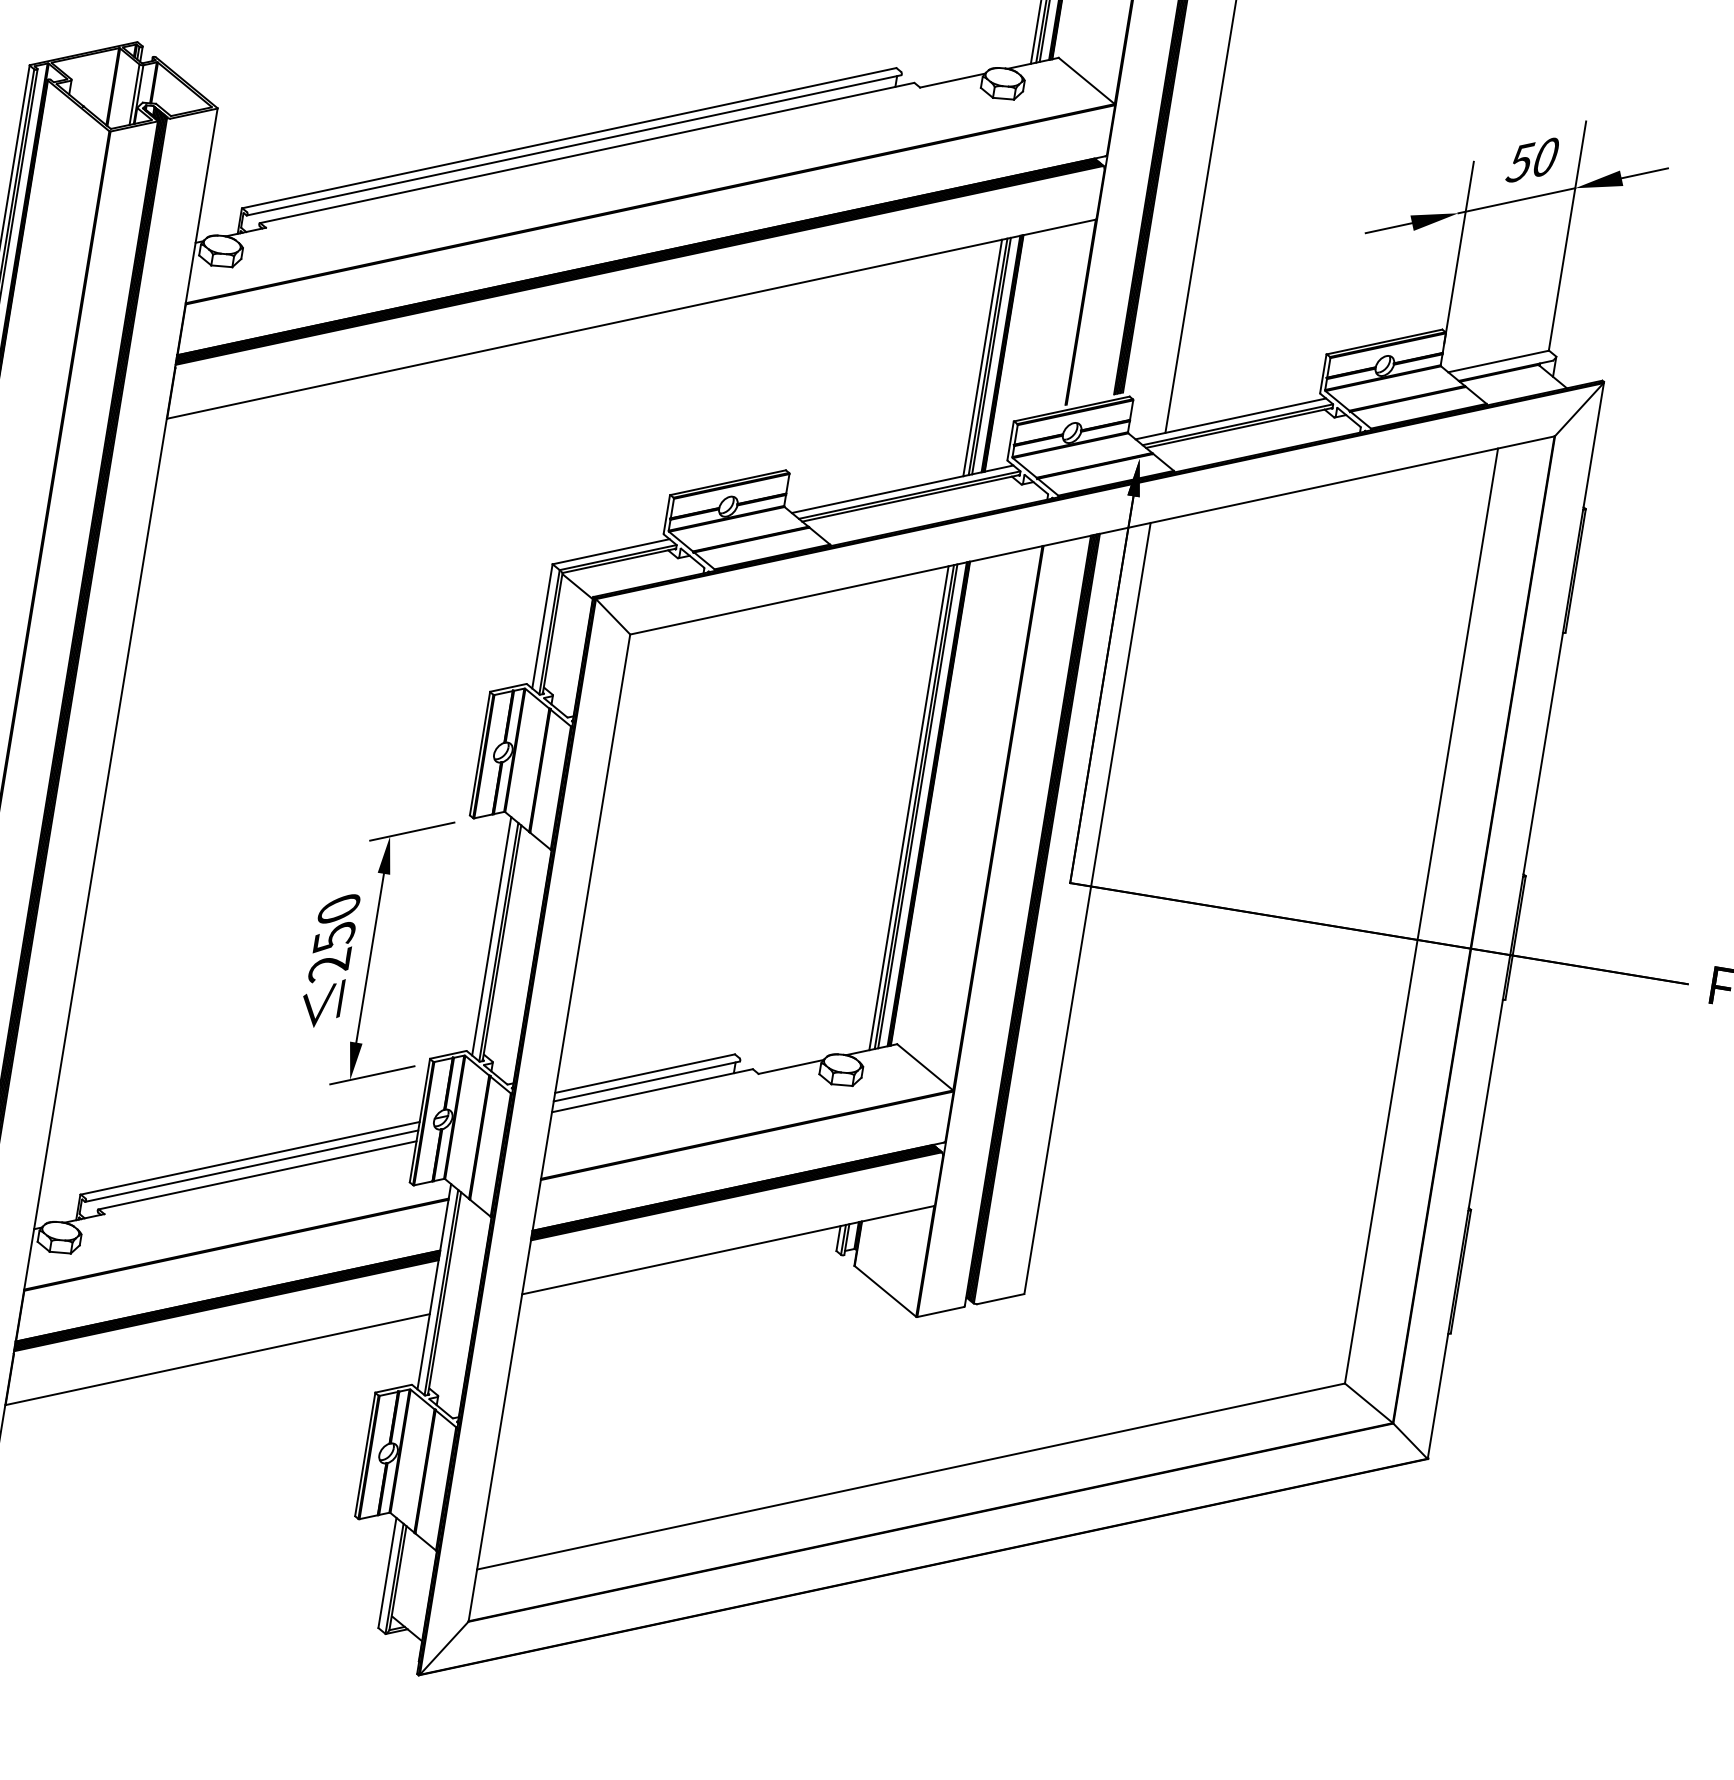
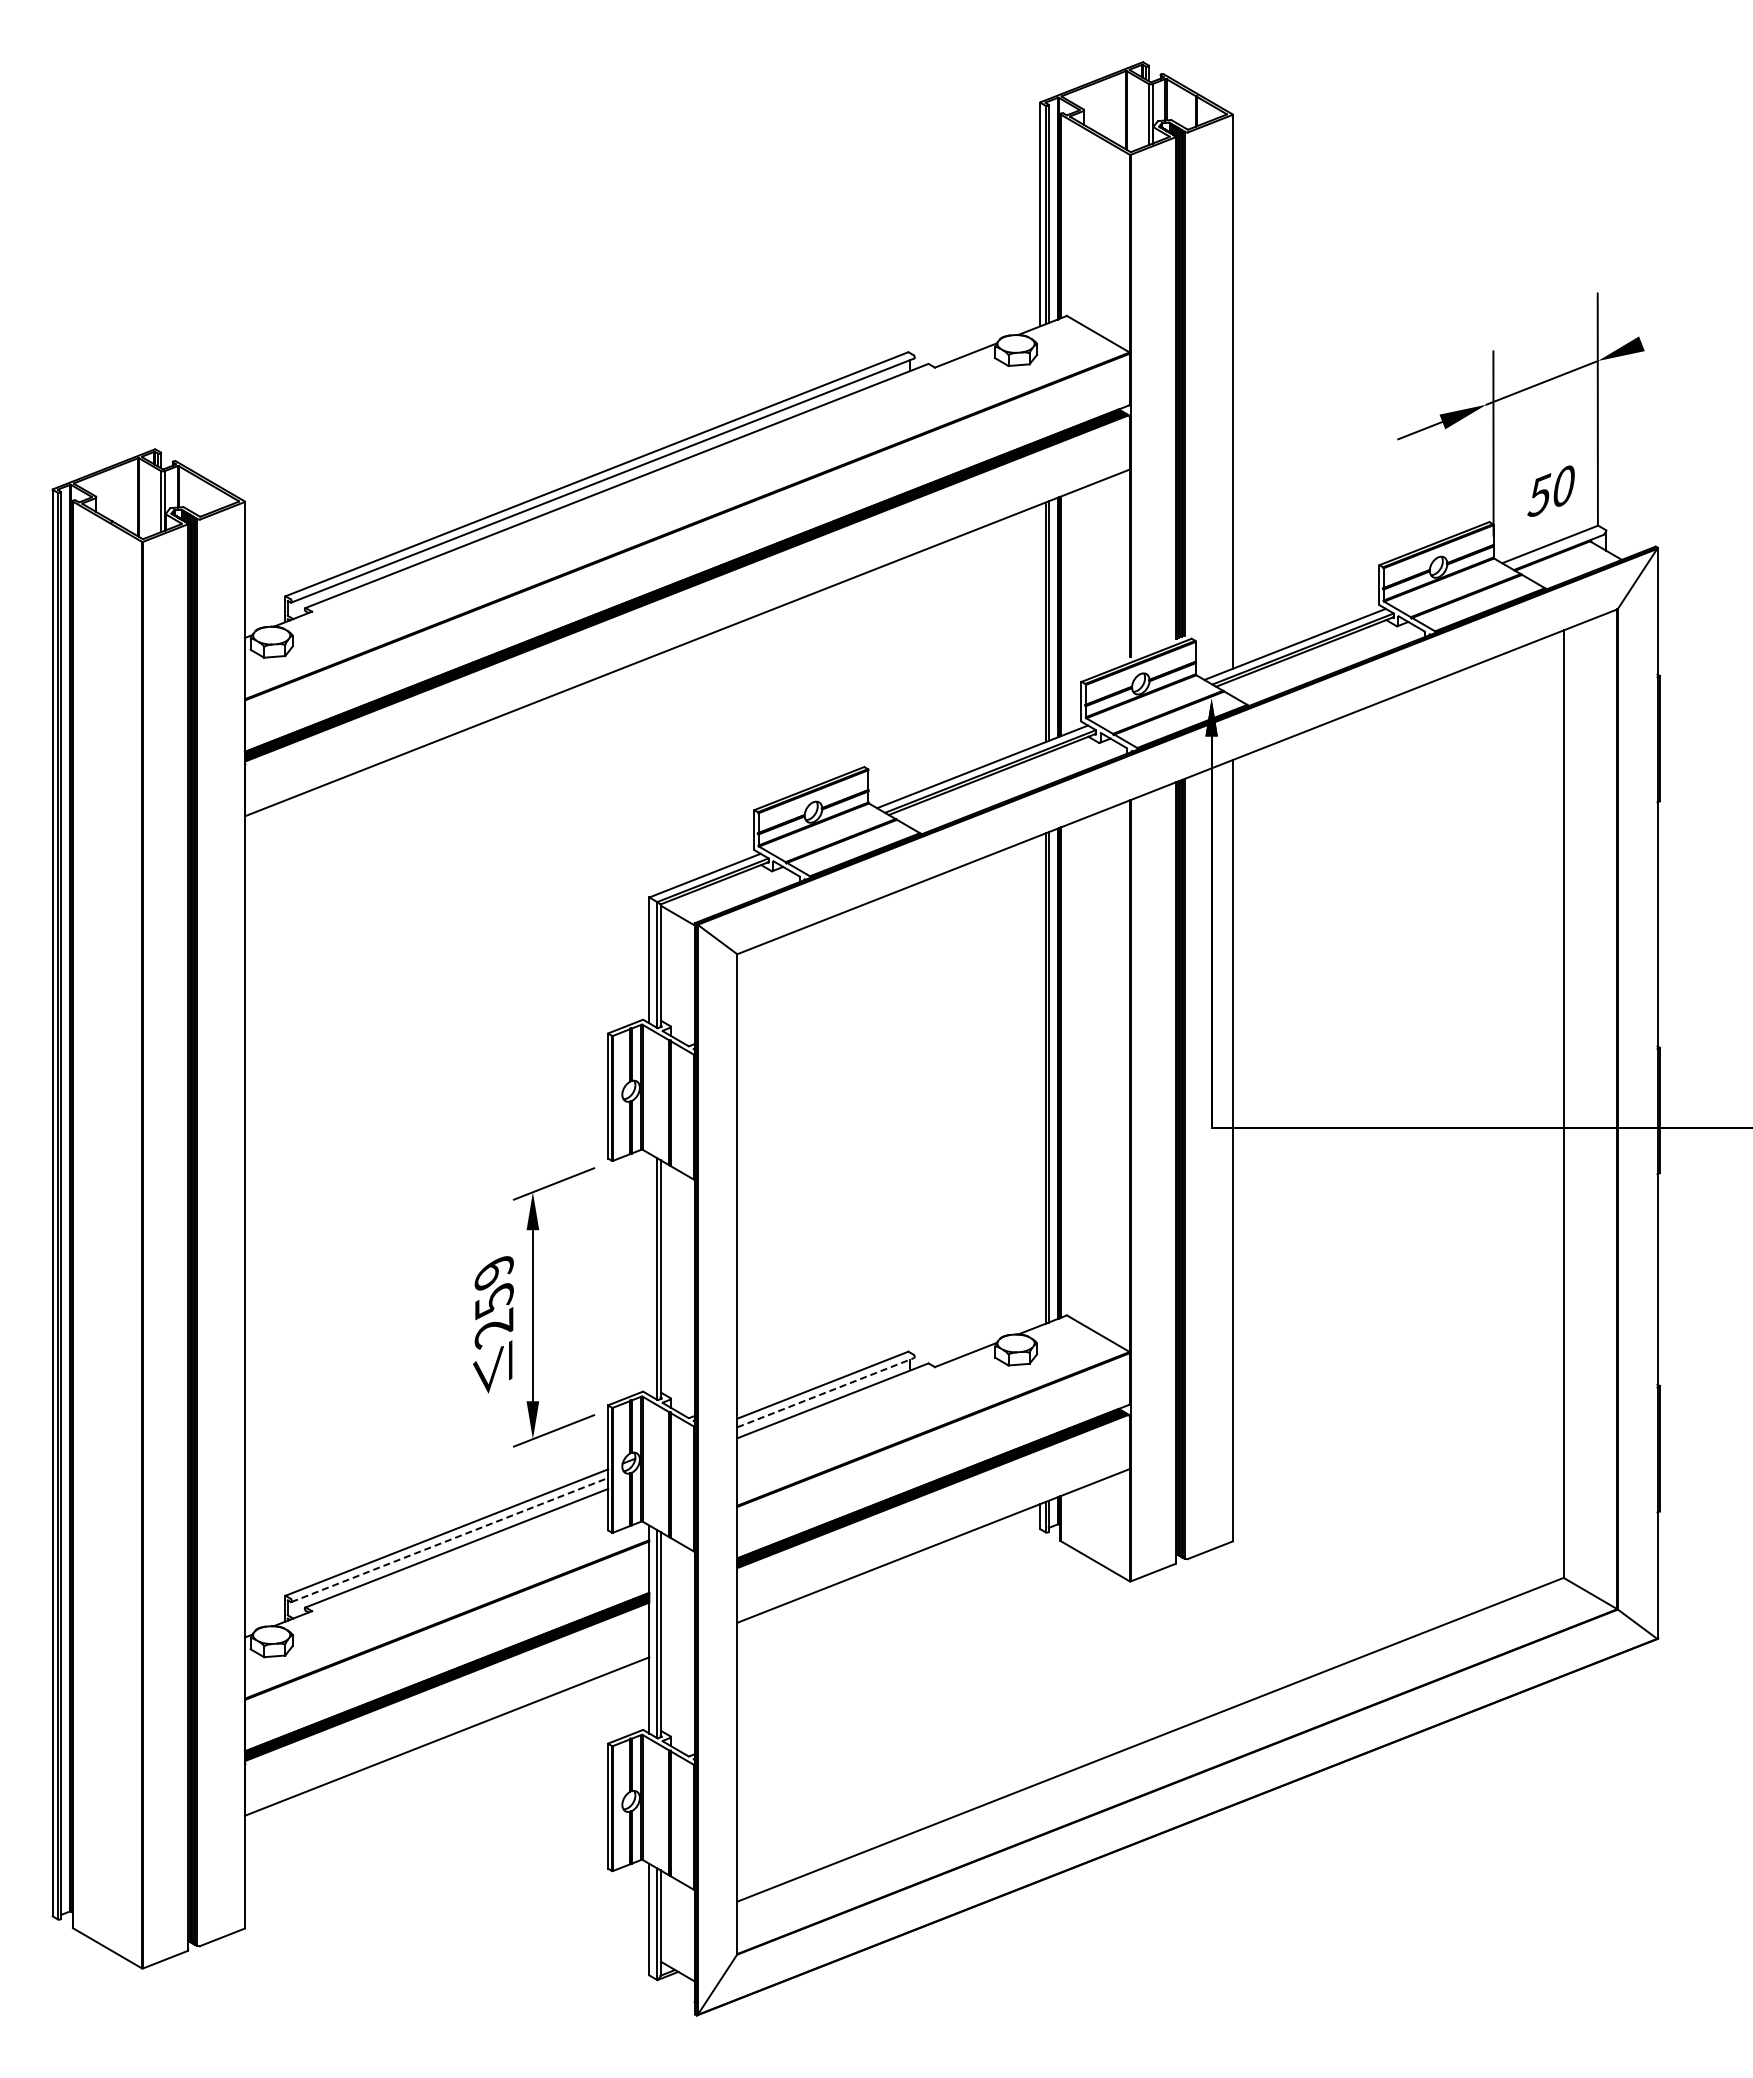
text: (1532, 159) -> (1550, 490), moved
line: (1644, 172) -> (1663, 334), removed
line: (982, 358) -> (1040, 624), removed
line: (909, 808) -> (1040, 1080), removed
text: (338, 909) -> (493, 1272), 250 -> 259
line: (491, 936) -> (649, 1274), removed
line: (647, 1081) -> (826, 1392), solid -> dashed
line: (252, 1165) -> (450, 1539), solid -> dashed

